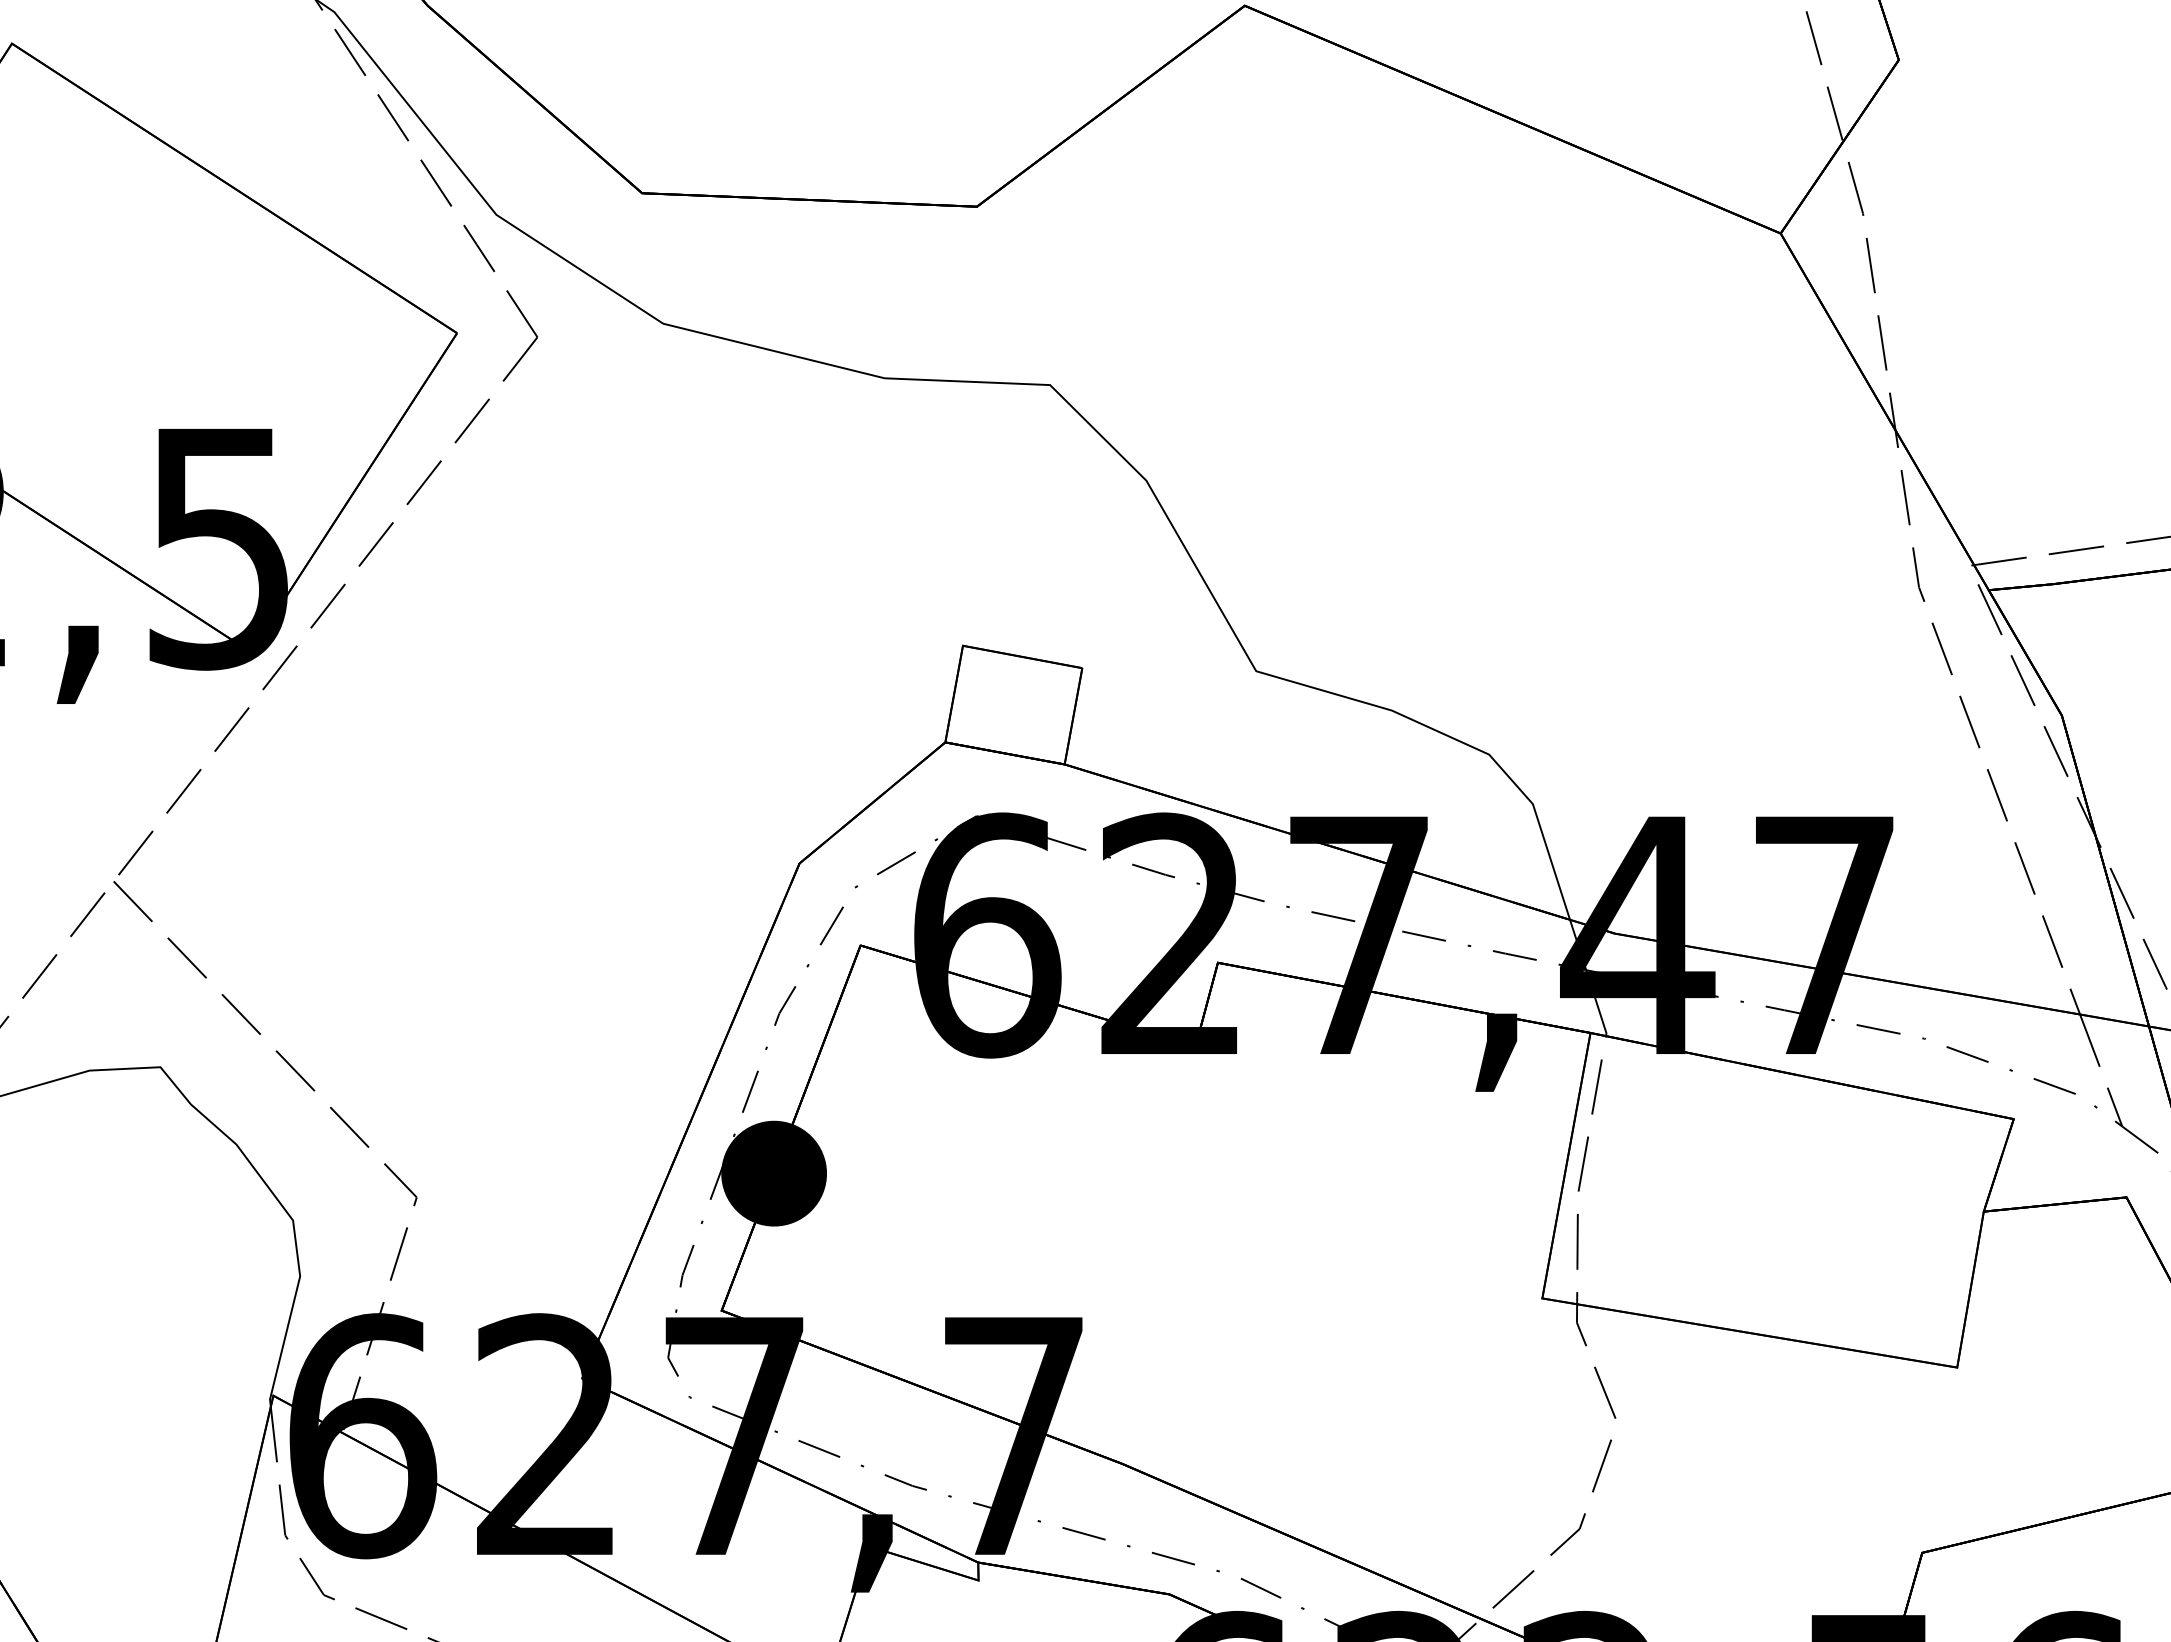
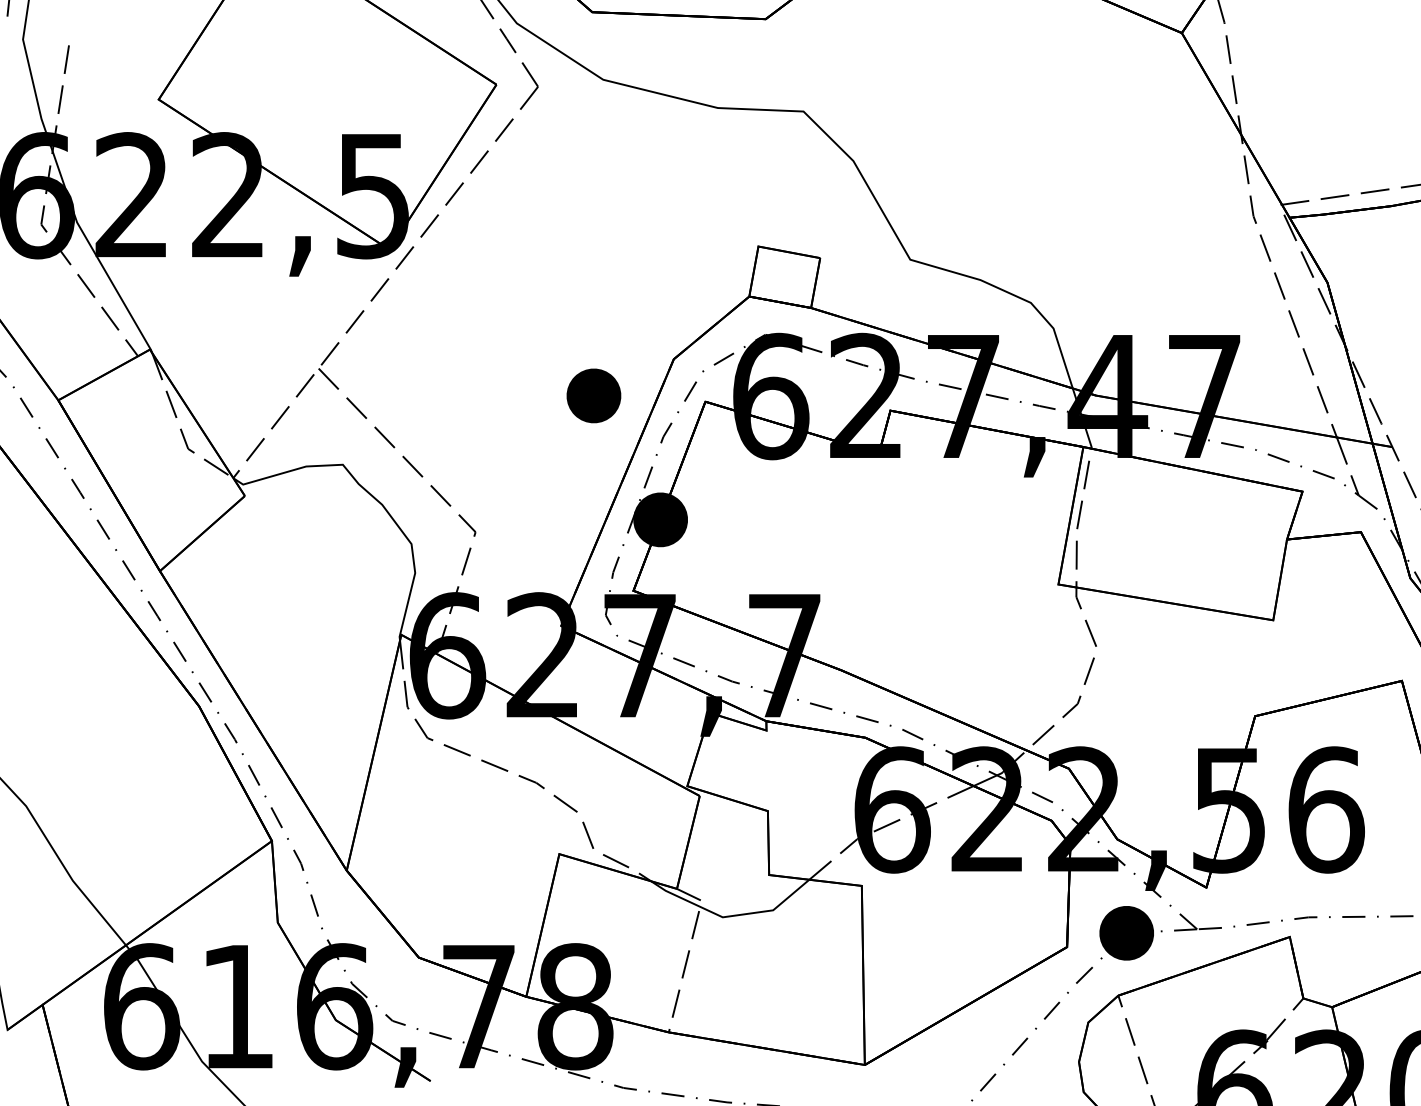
part: (644, 933) -> (593, 395), added

